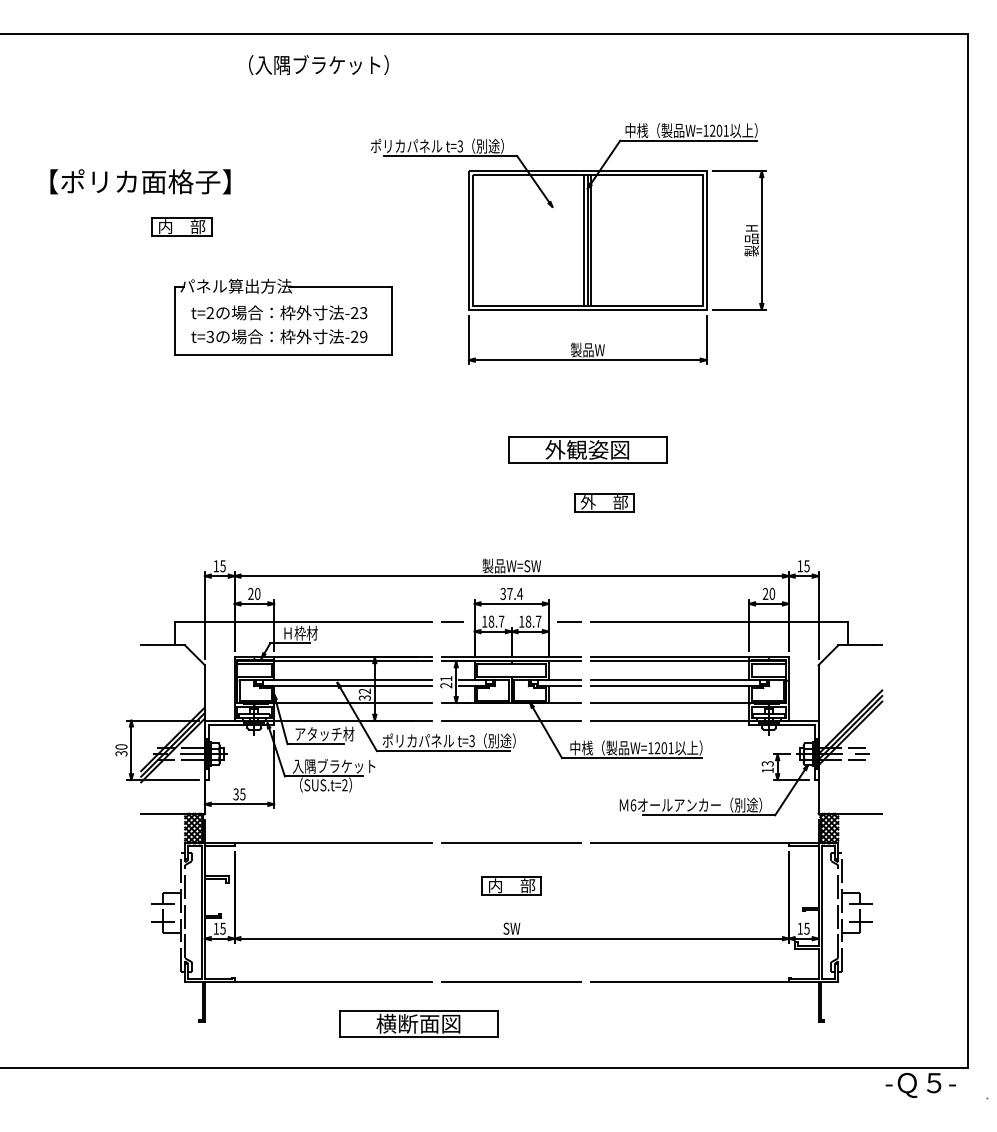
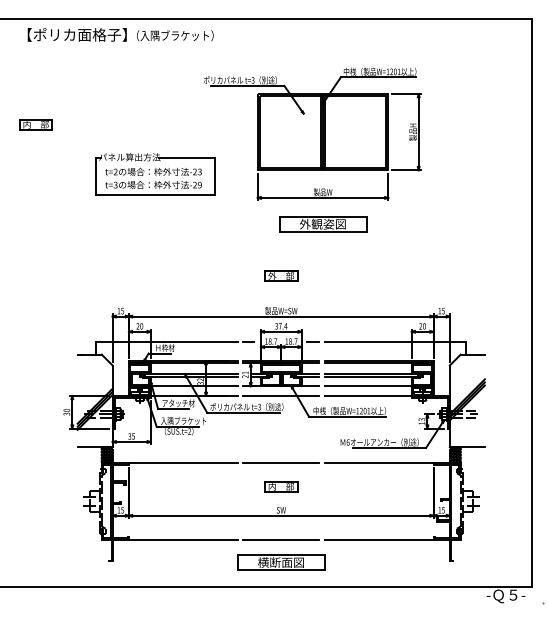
text: (139, 181) -> (76, 34), moved
part: (180, 226) -> (35, 124), moved
part: (588, 450) -> (323, 224), moved
part: (604, 501) -> (281, 275), moved
part: (419, 1023) -> (281, 562), moved

